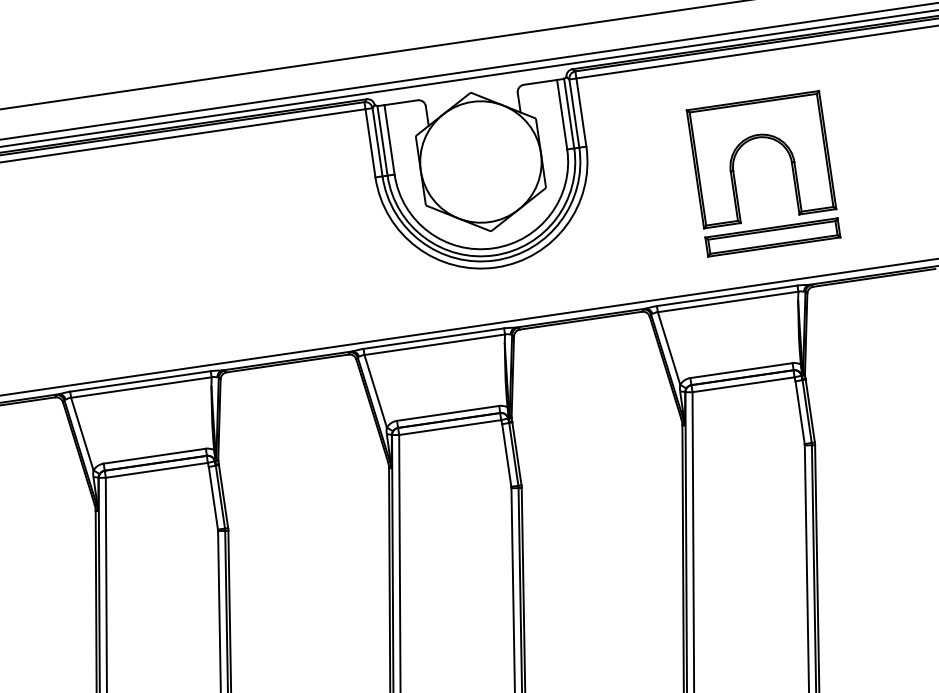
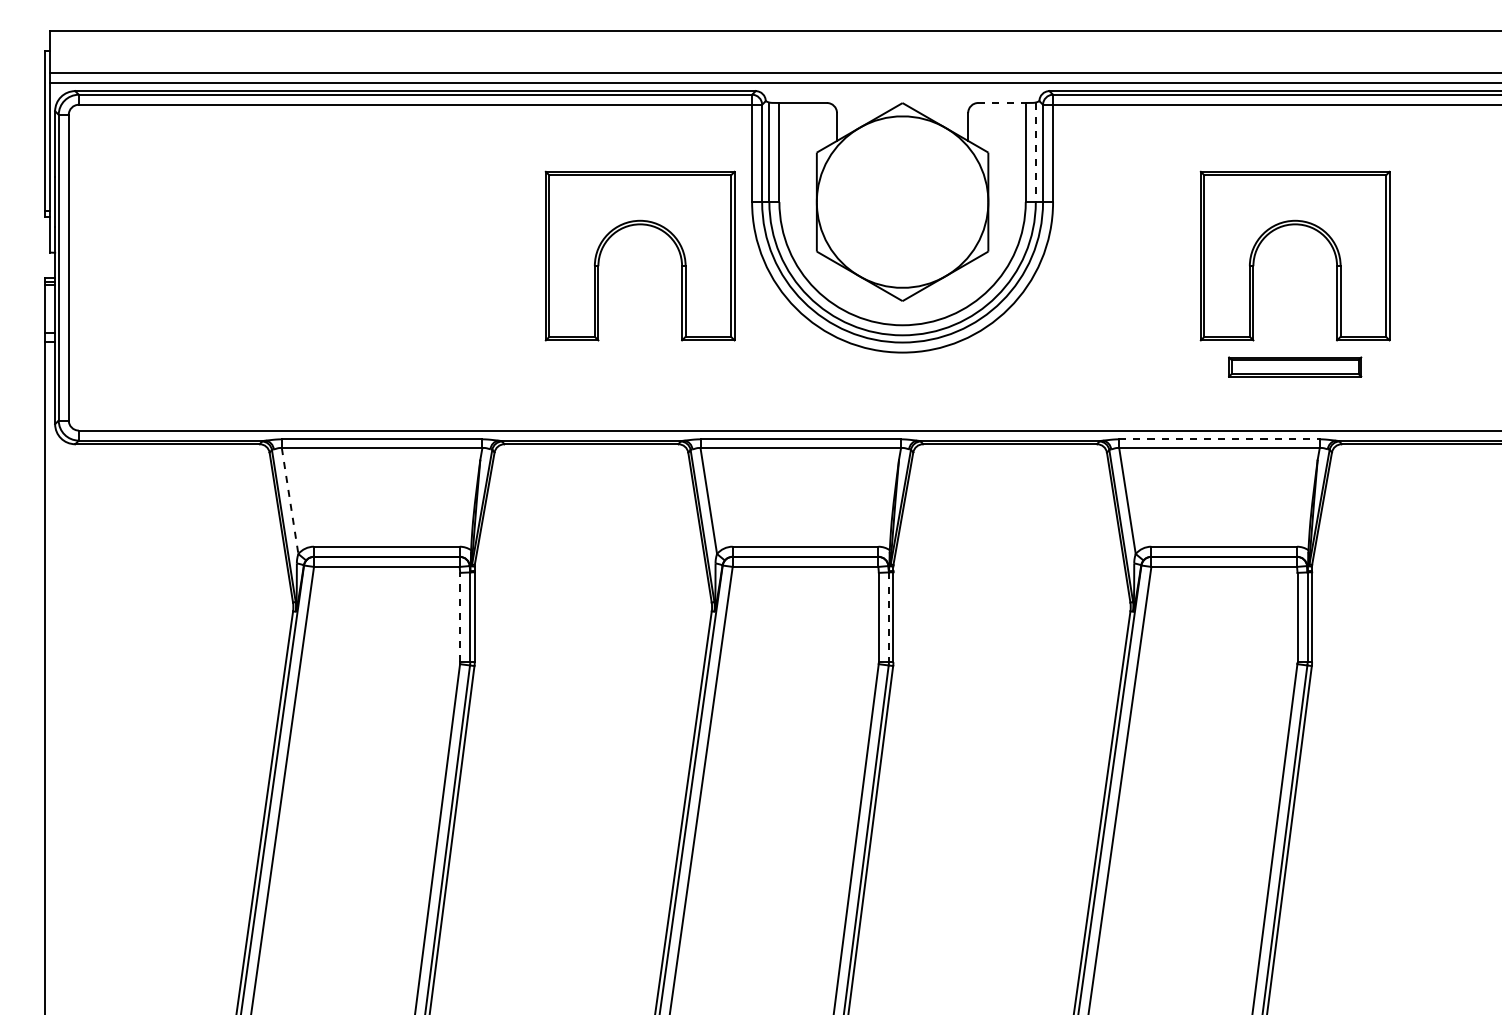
line: (540, 82) -> (1002, 102), solid -> dashed
line: (568, 113) -> (1035, 152), solid -> dashed
part: (298, 205) -> (639, 225), added
part: (772, 237) -> (1294, 366), size x0.7
line: (727, 295) -> (1219, 439), solid -> dashed
line: (82, 434) -> (290, 501), solid -> dashed
line: (513, 454) -> (888, 617), solid -> dashed
line: (213, 498) -> (460, 617), solid -> dashed

